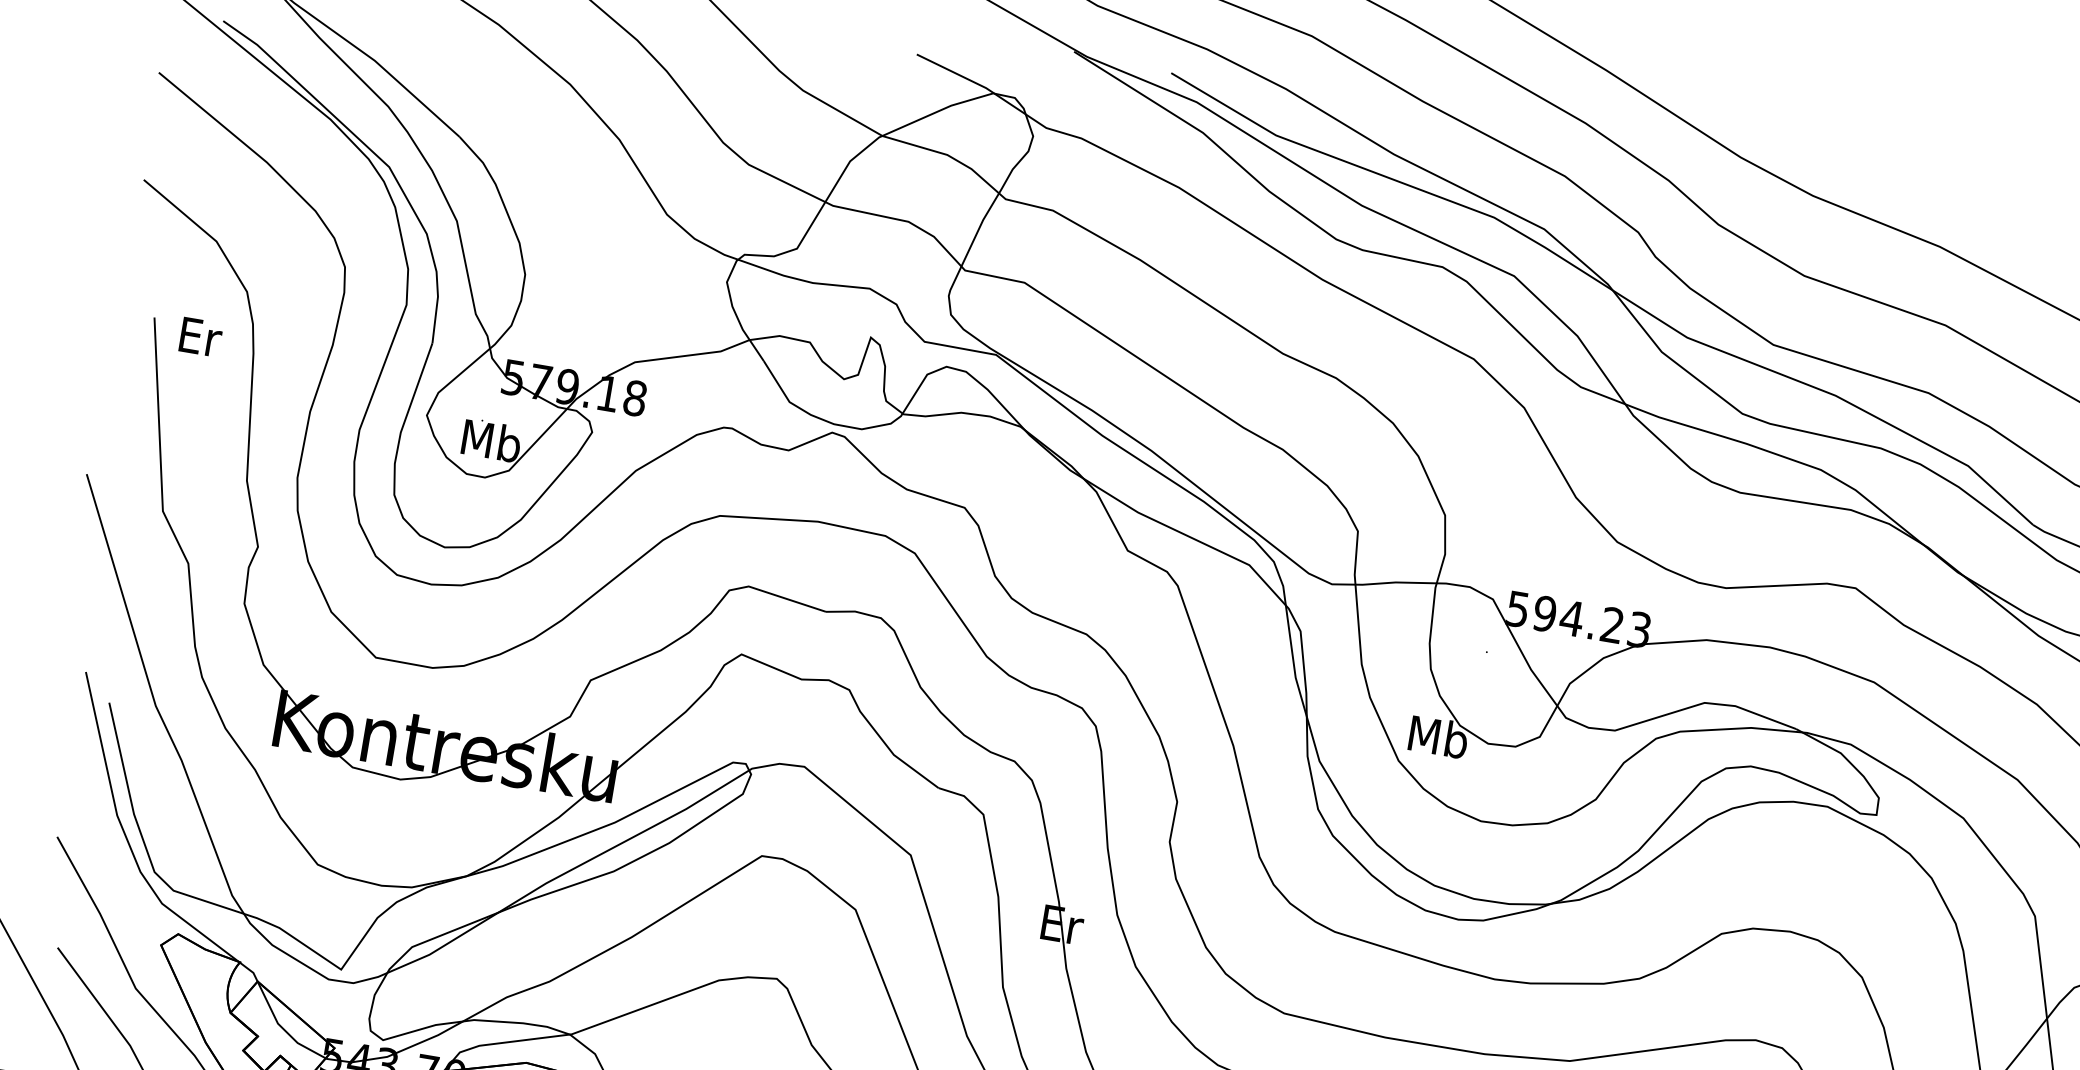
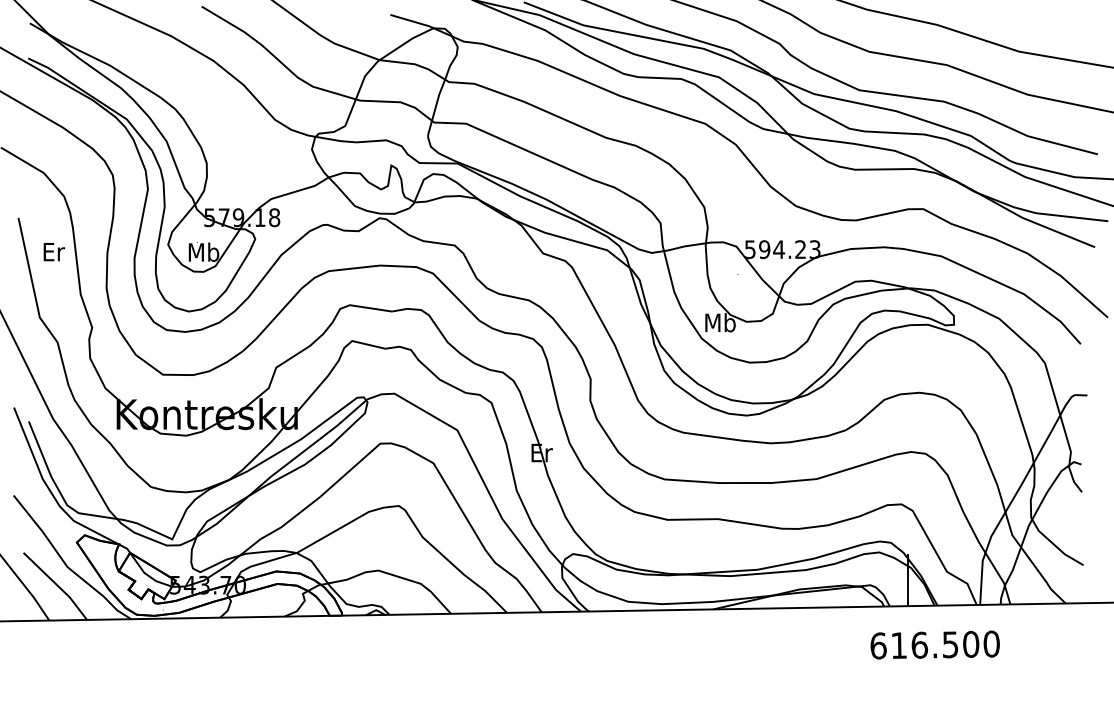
text: (201, 338) -> (54, 252), moved

